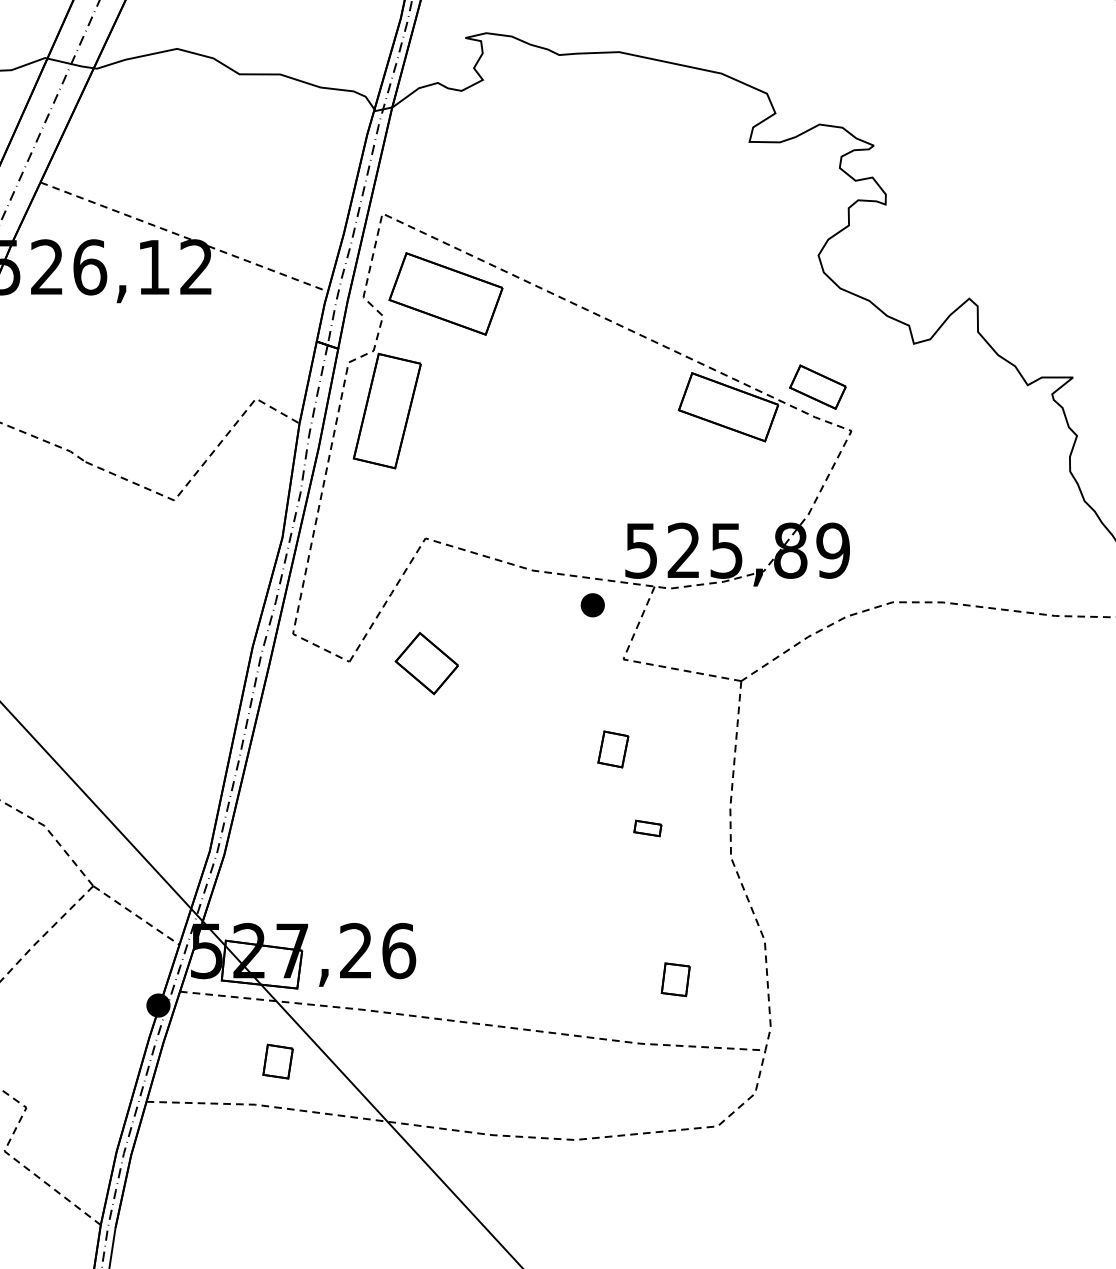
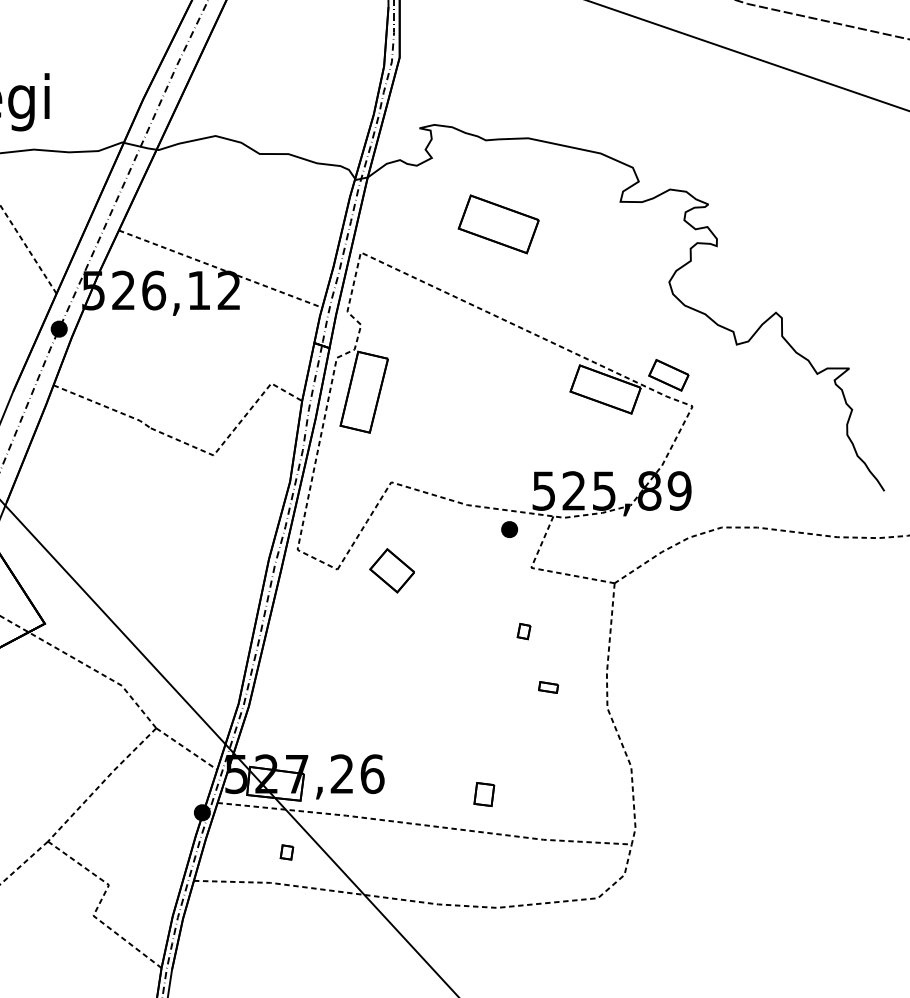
part: (445, 294) -> (498, 224), moved
part: (612, 749) -> (523, 631), size x0.6
part: (676, 979) -> (484, 794), moved
part: (277, 1061) -> (286, 852), size x0.6

